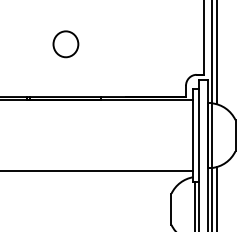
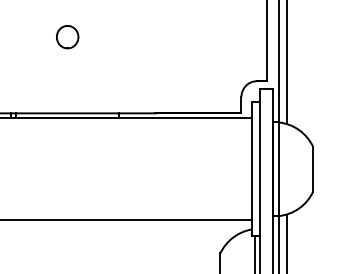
part: (65, 44) -> (66, 37), size x0.6

